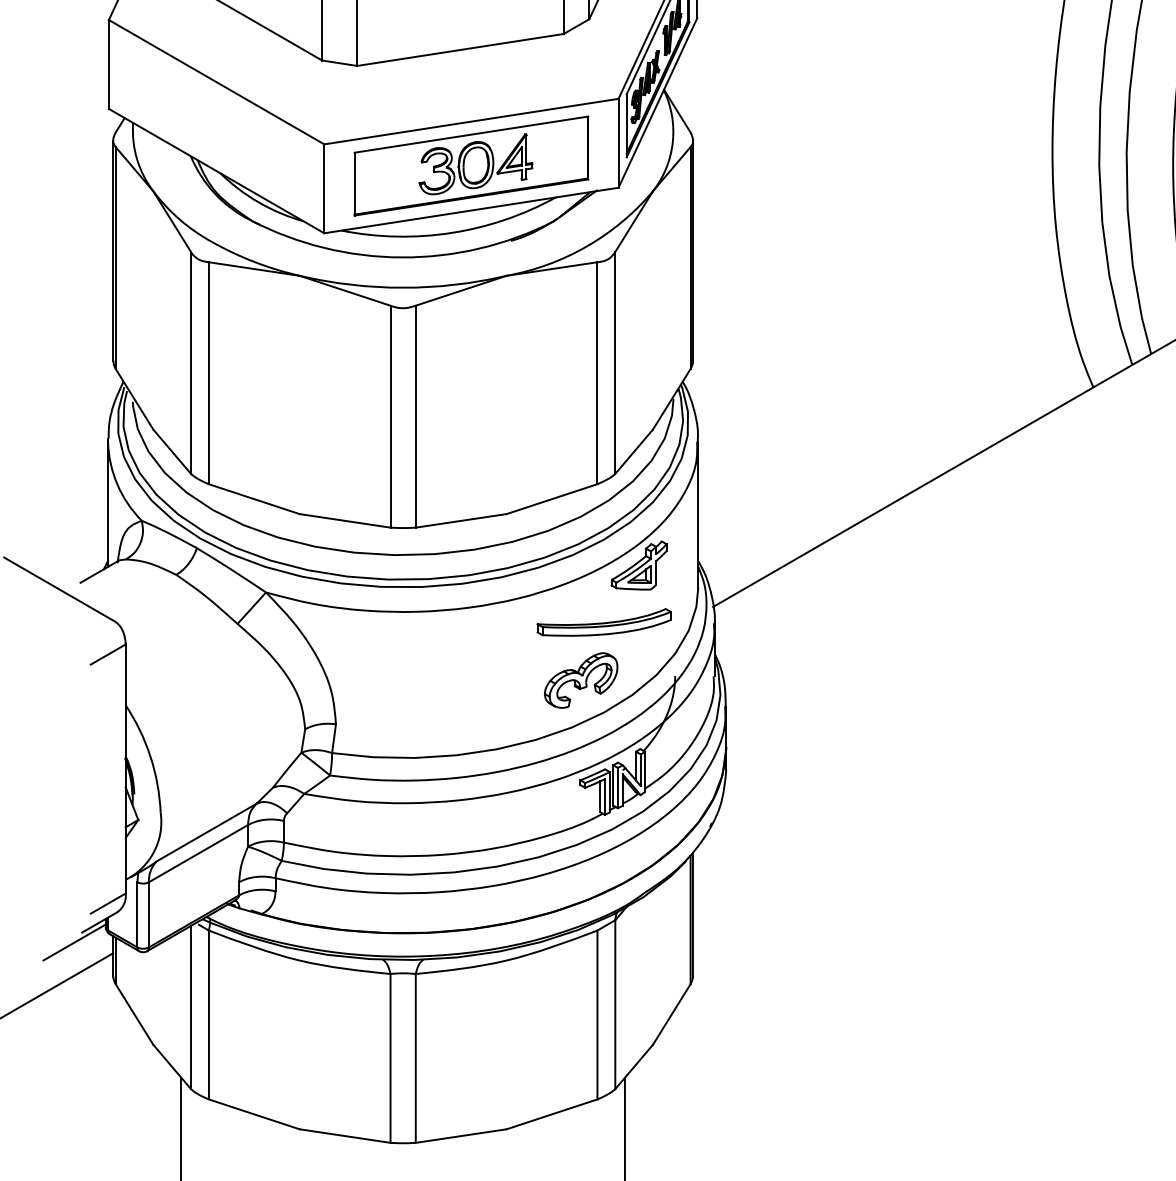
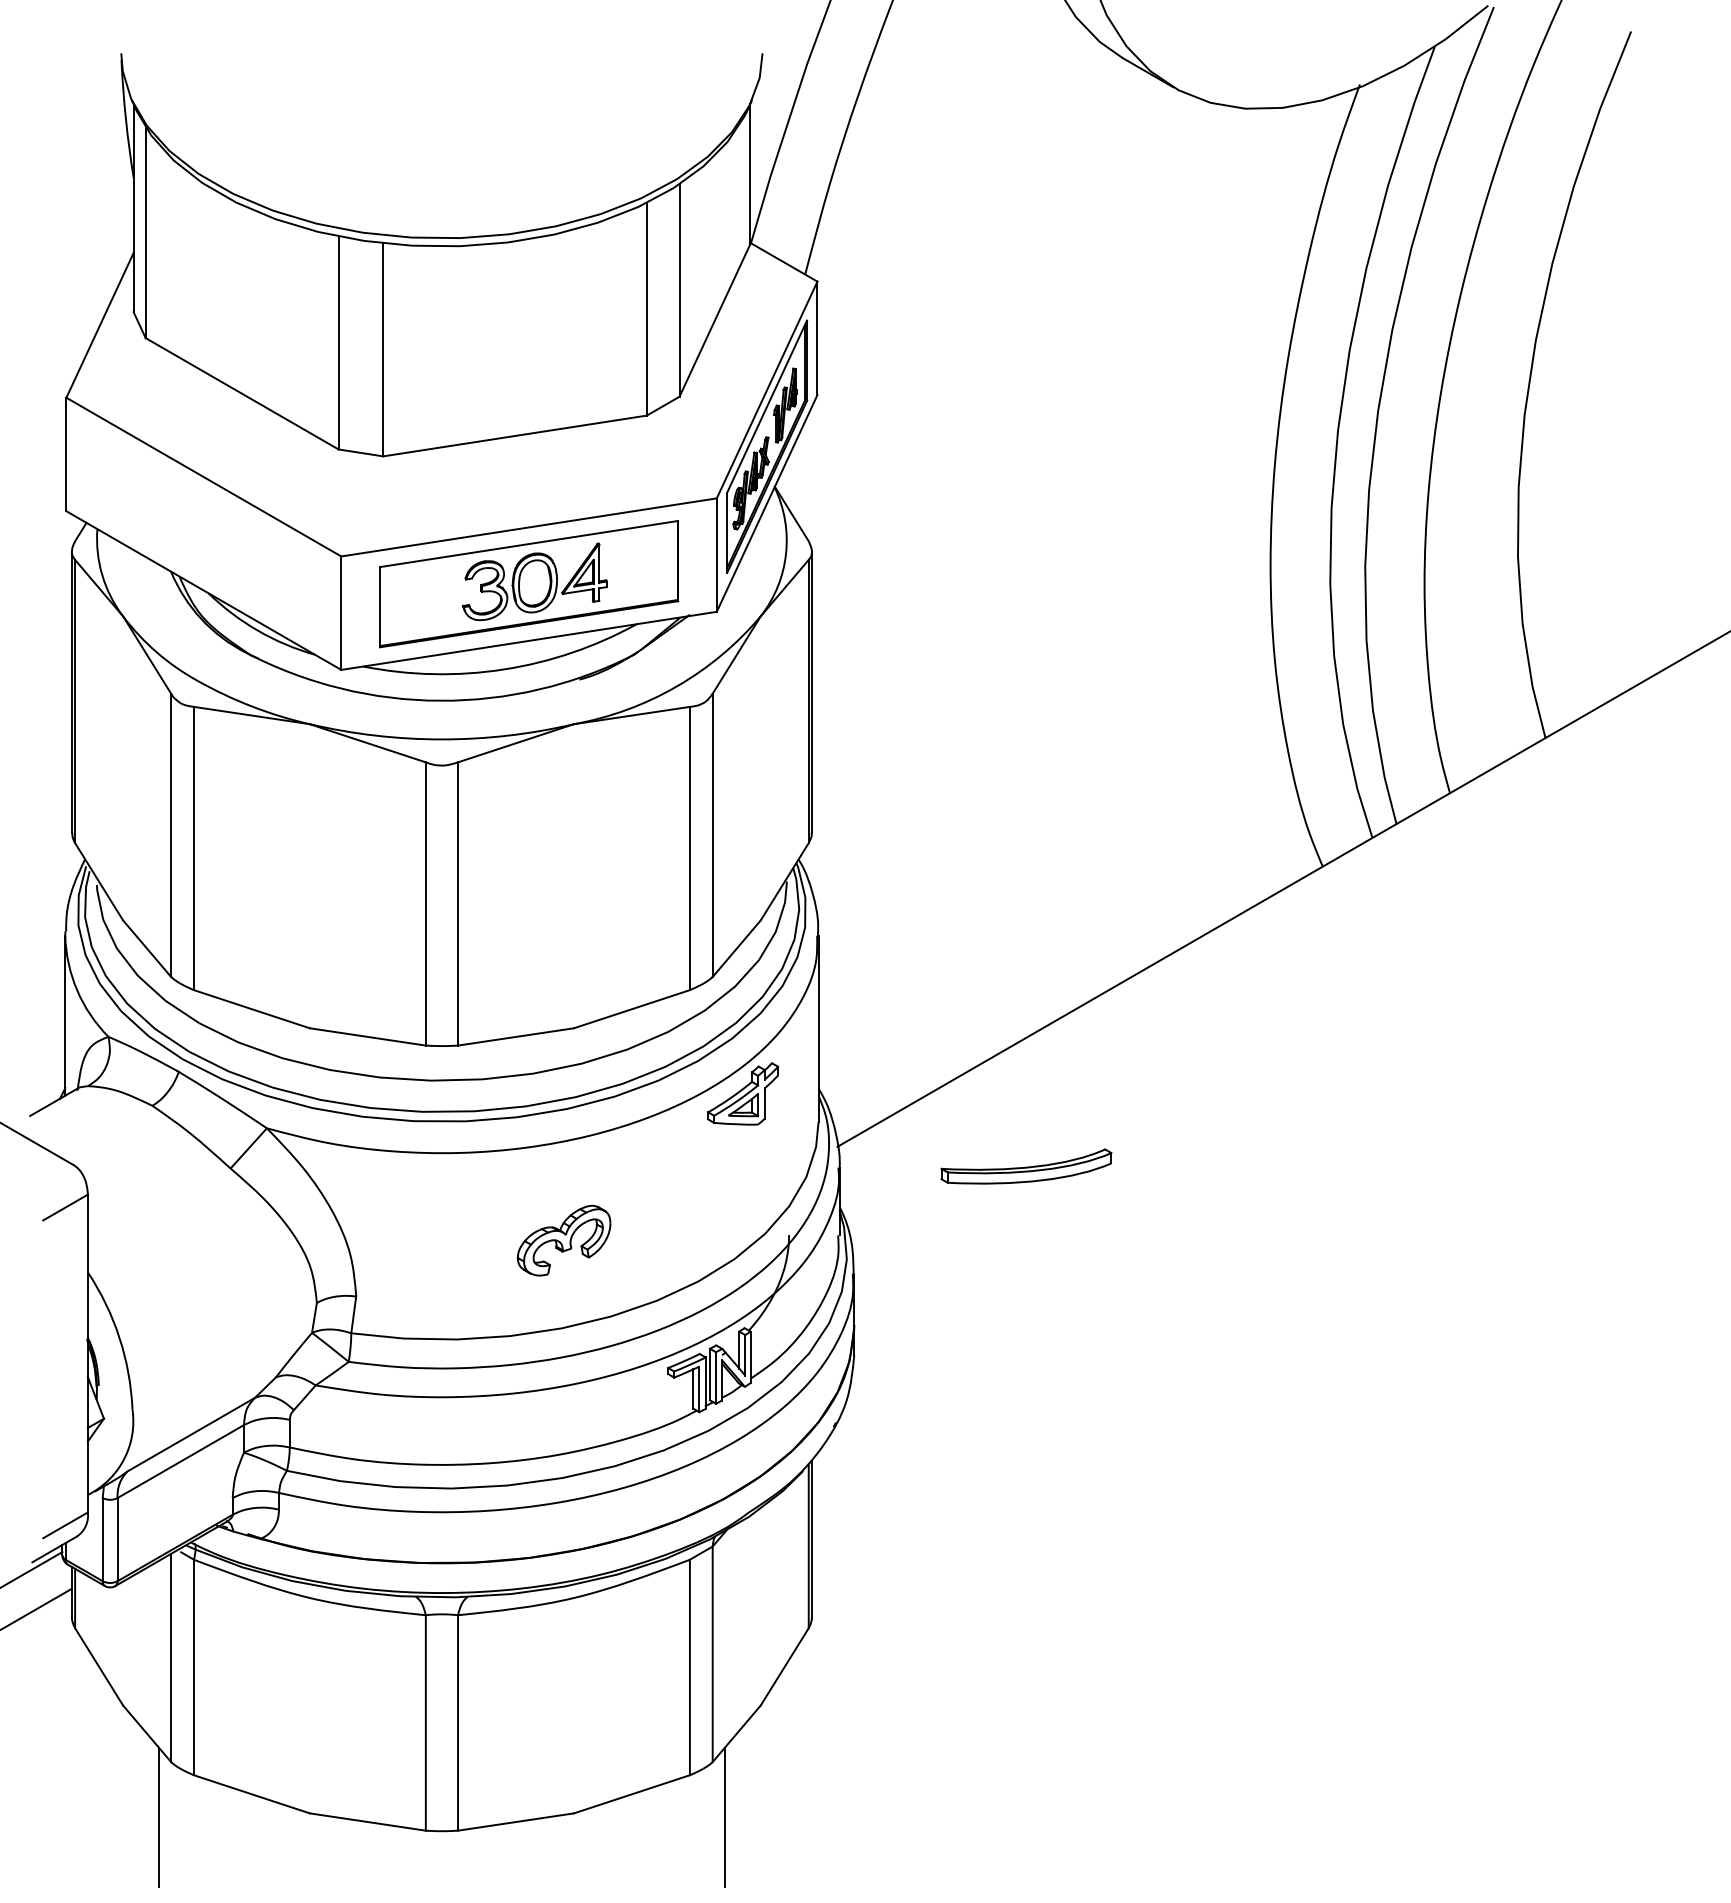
part: (604, 622) -> (1026, 1166), moved
part: (580, 680) -> (563, 1240), moved

